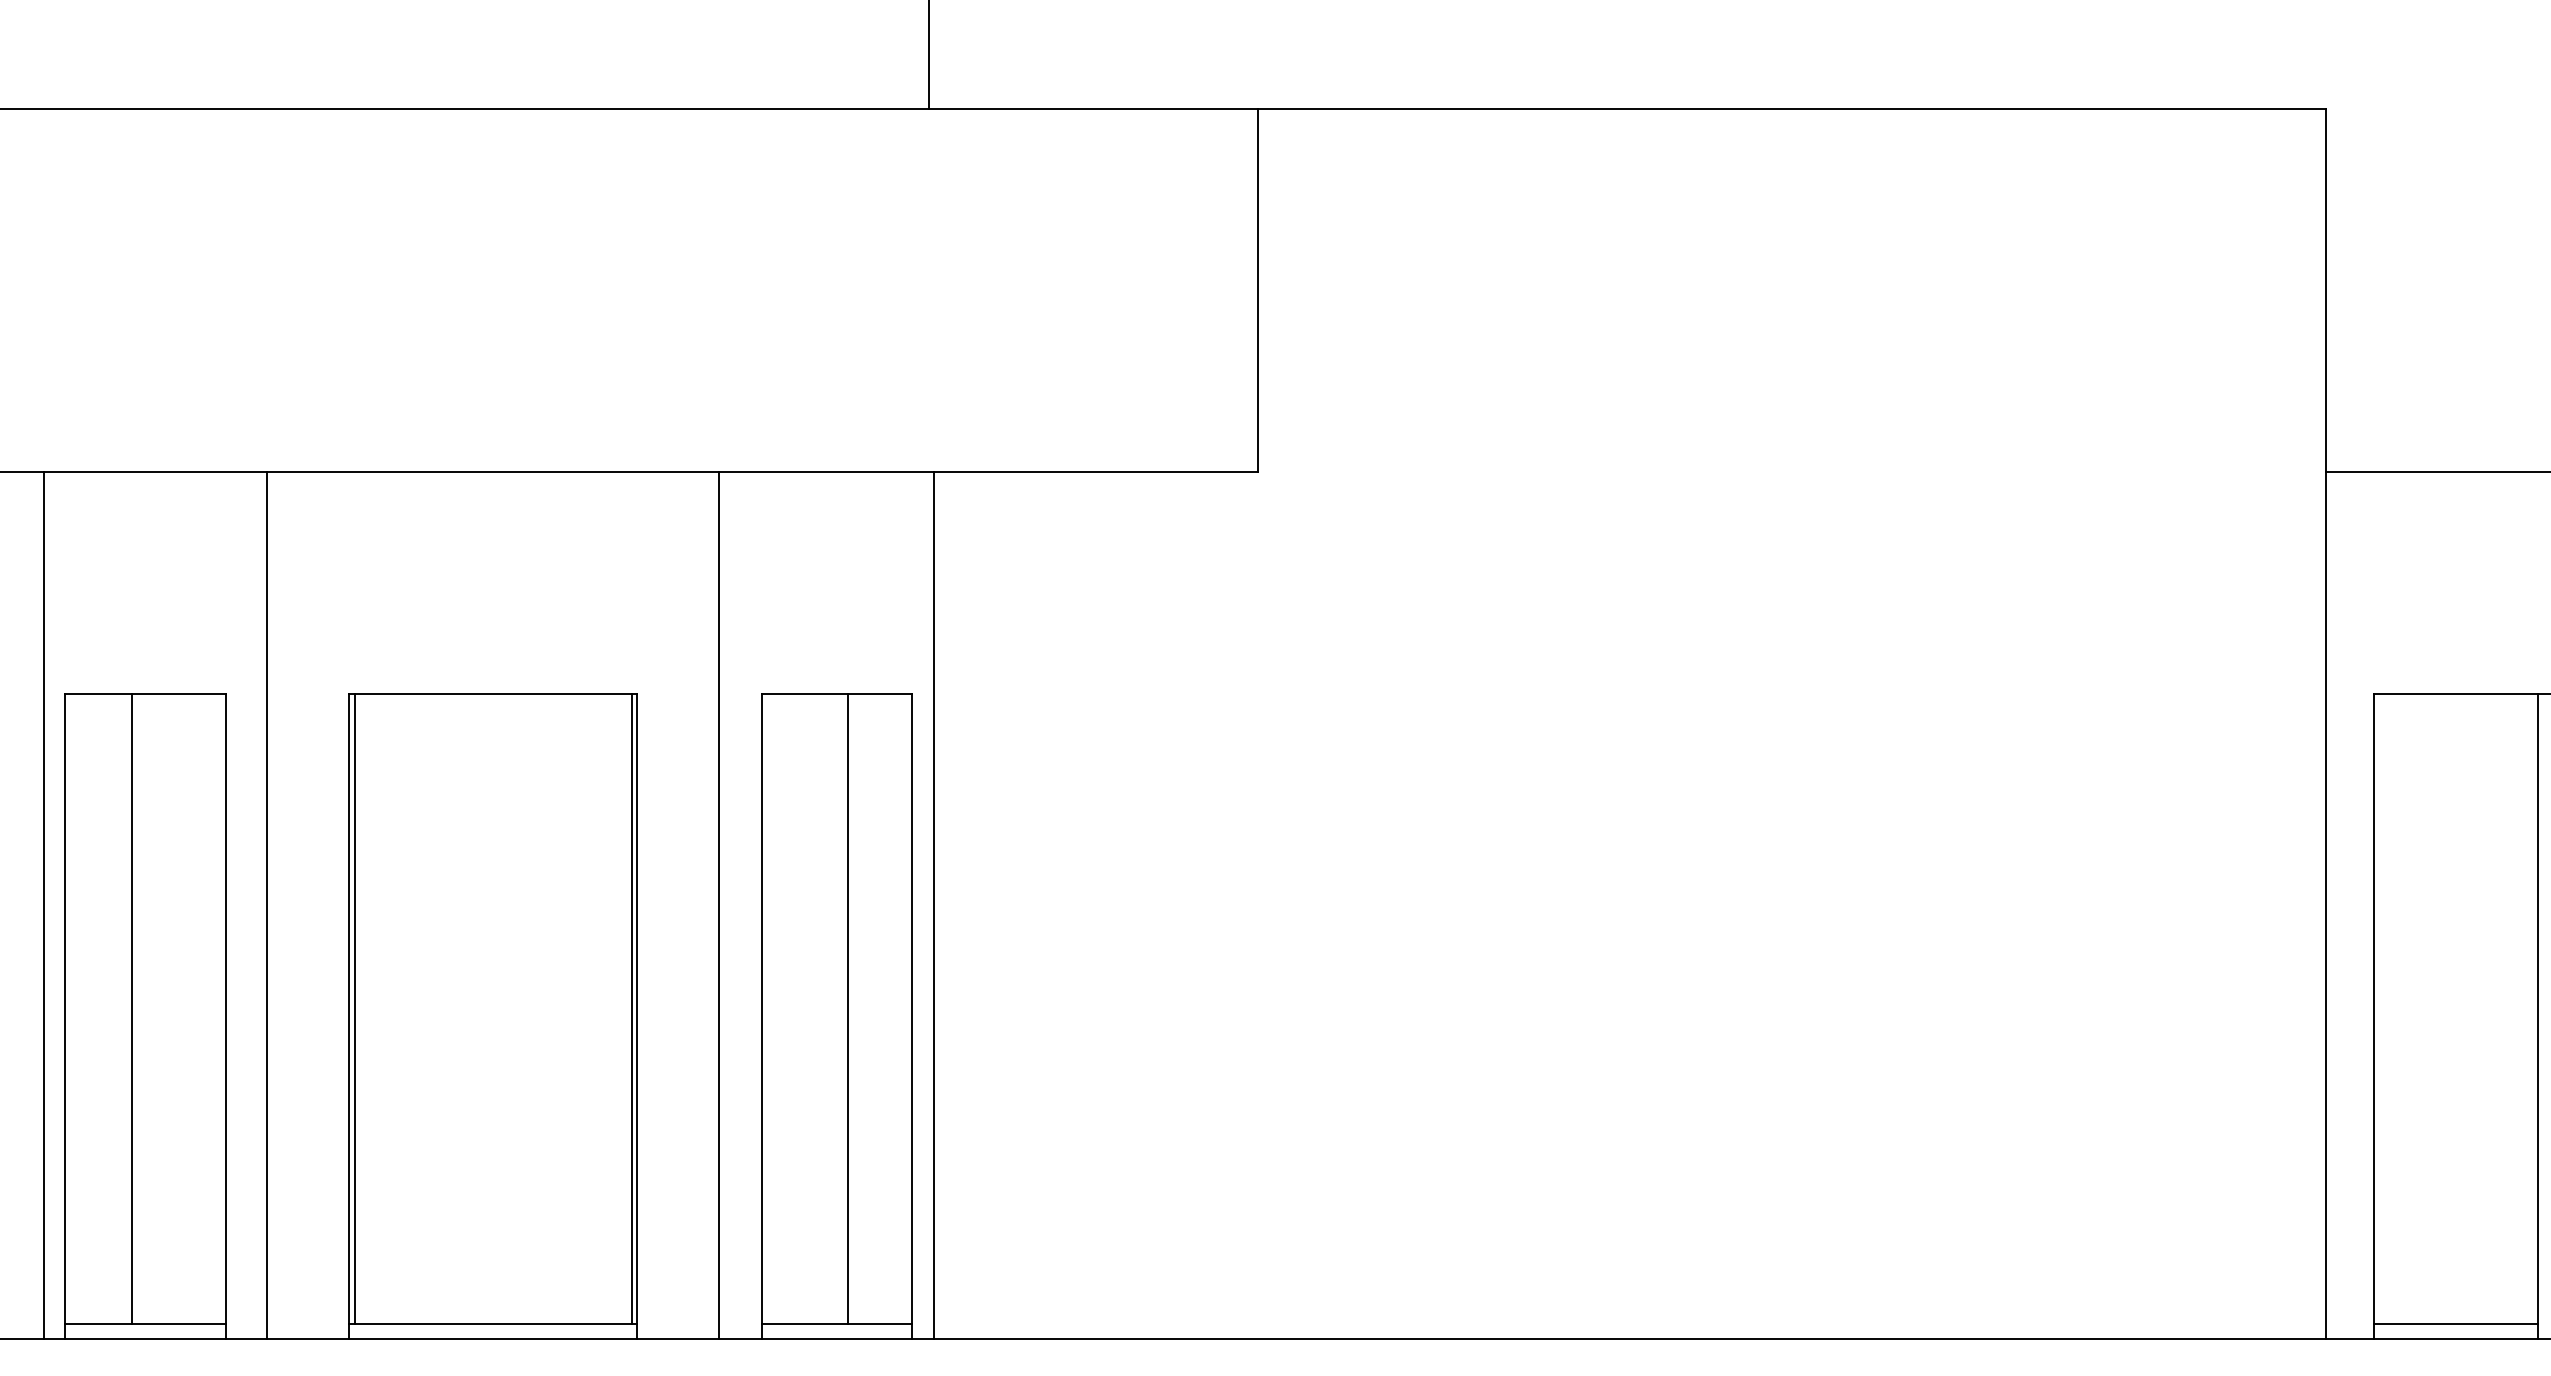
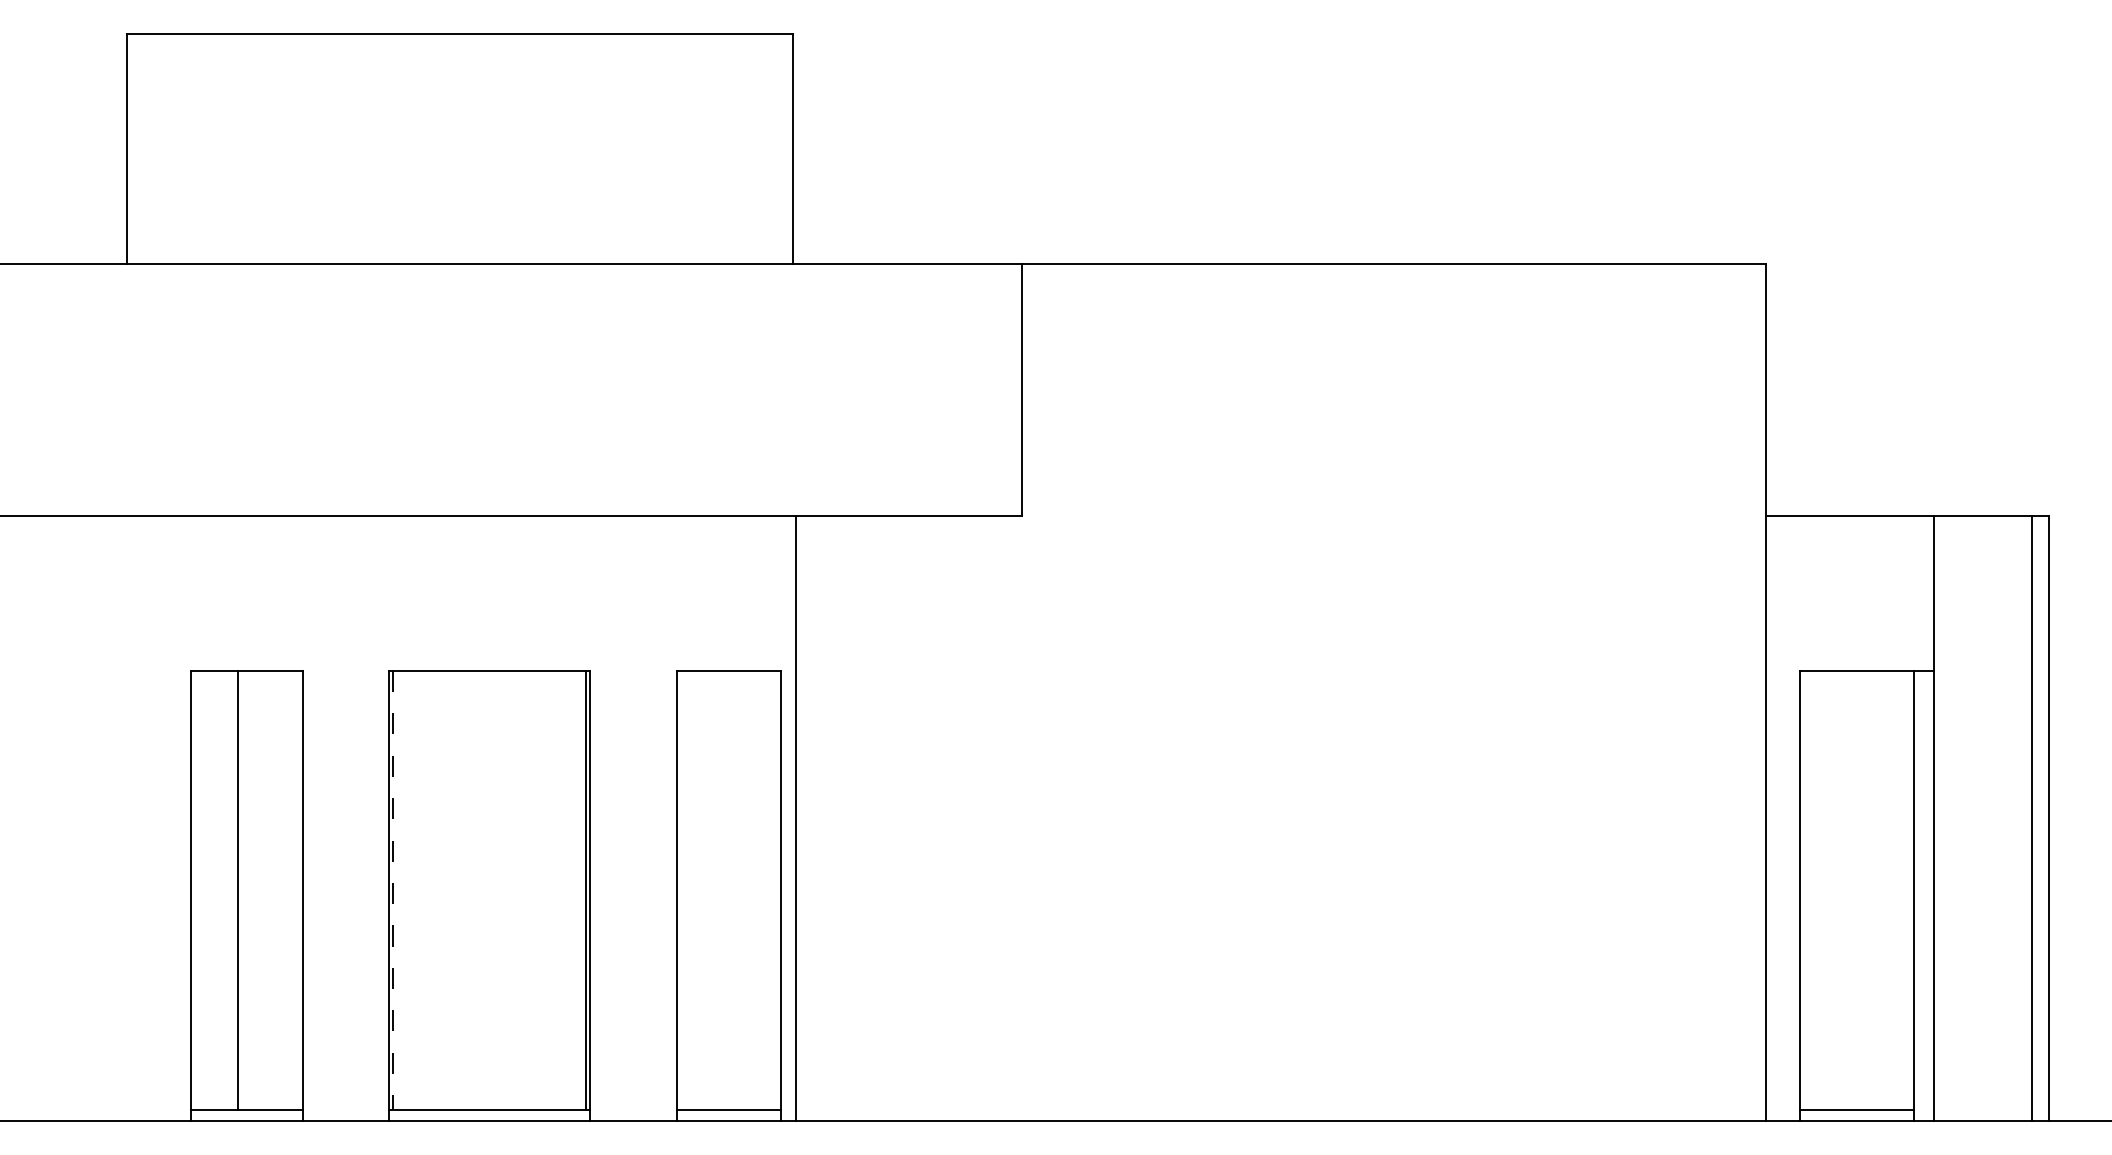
line: (44, 905) -> (176, 818), removed
line: (266, 905) -> (331, 818), removed
line: (718, 905) -> (646, 818), removed
line: (848, 1007) -> (736, 889), removed
line: (355, 1008) -> (393, 890), solid -> dashed

